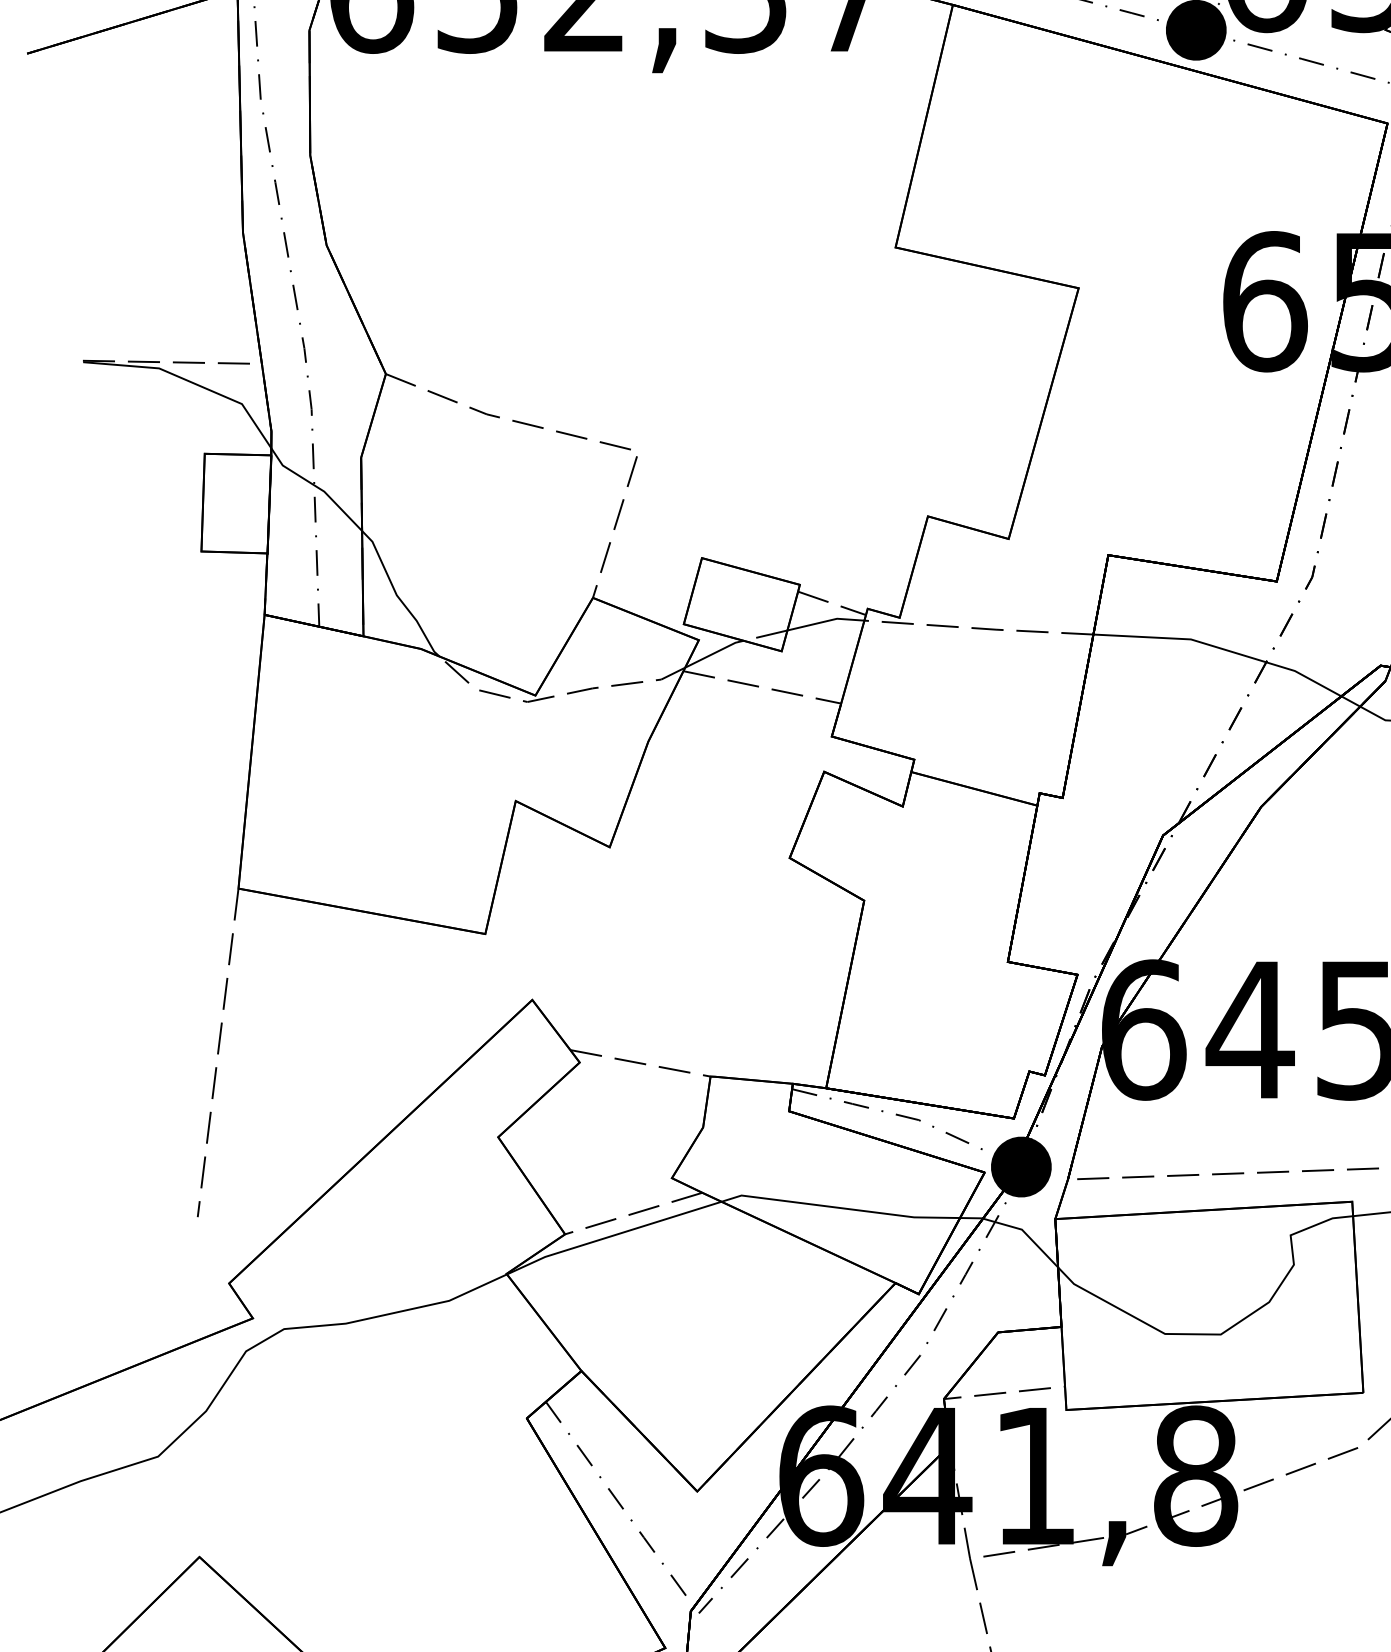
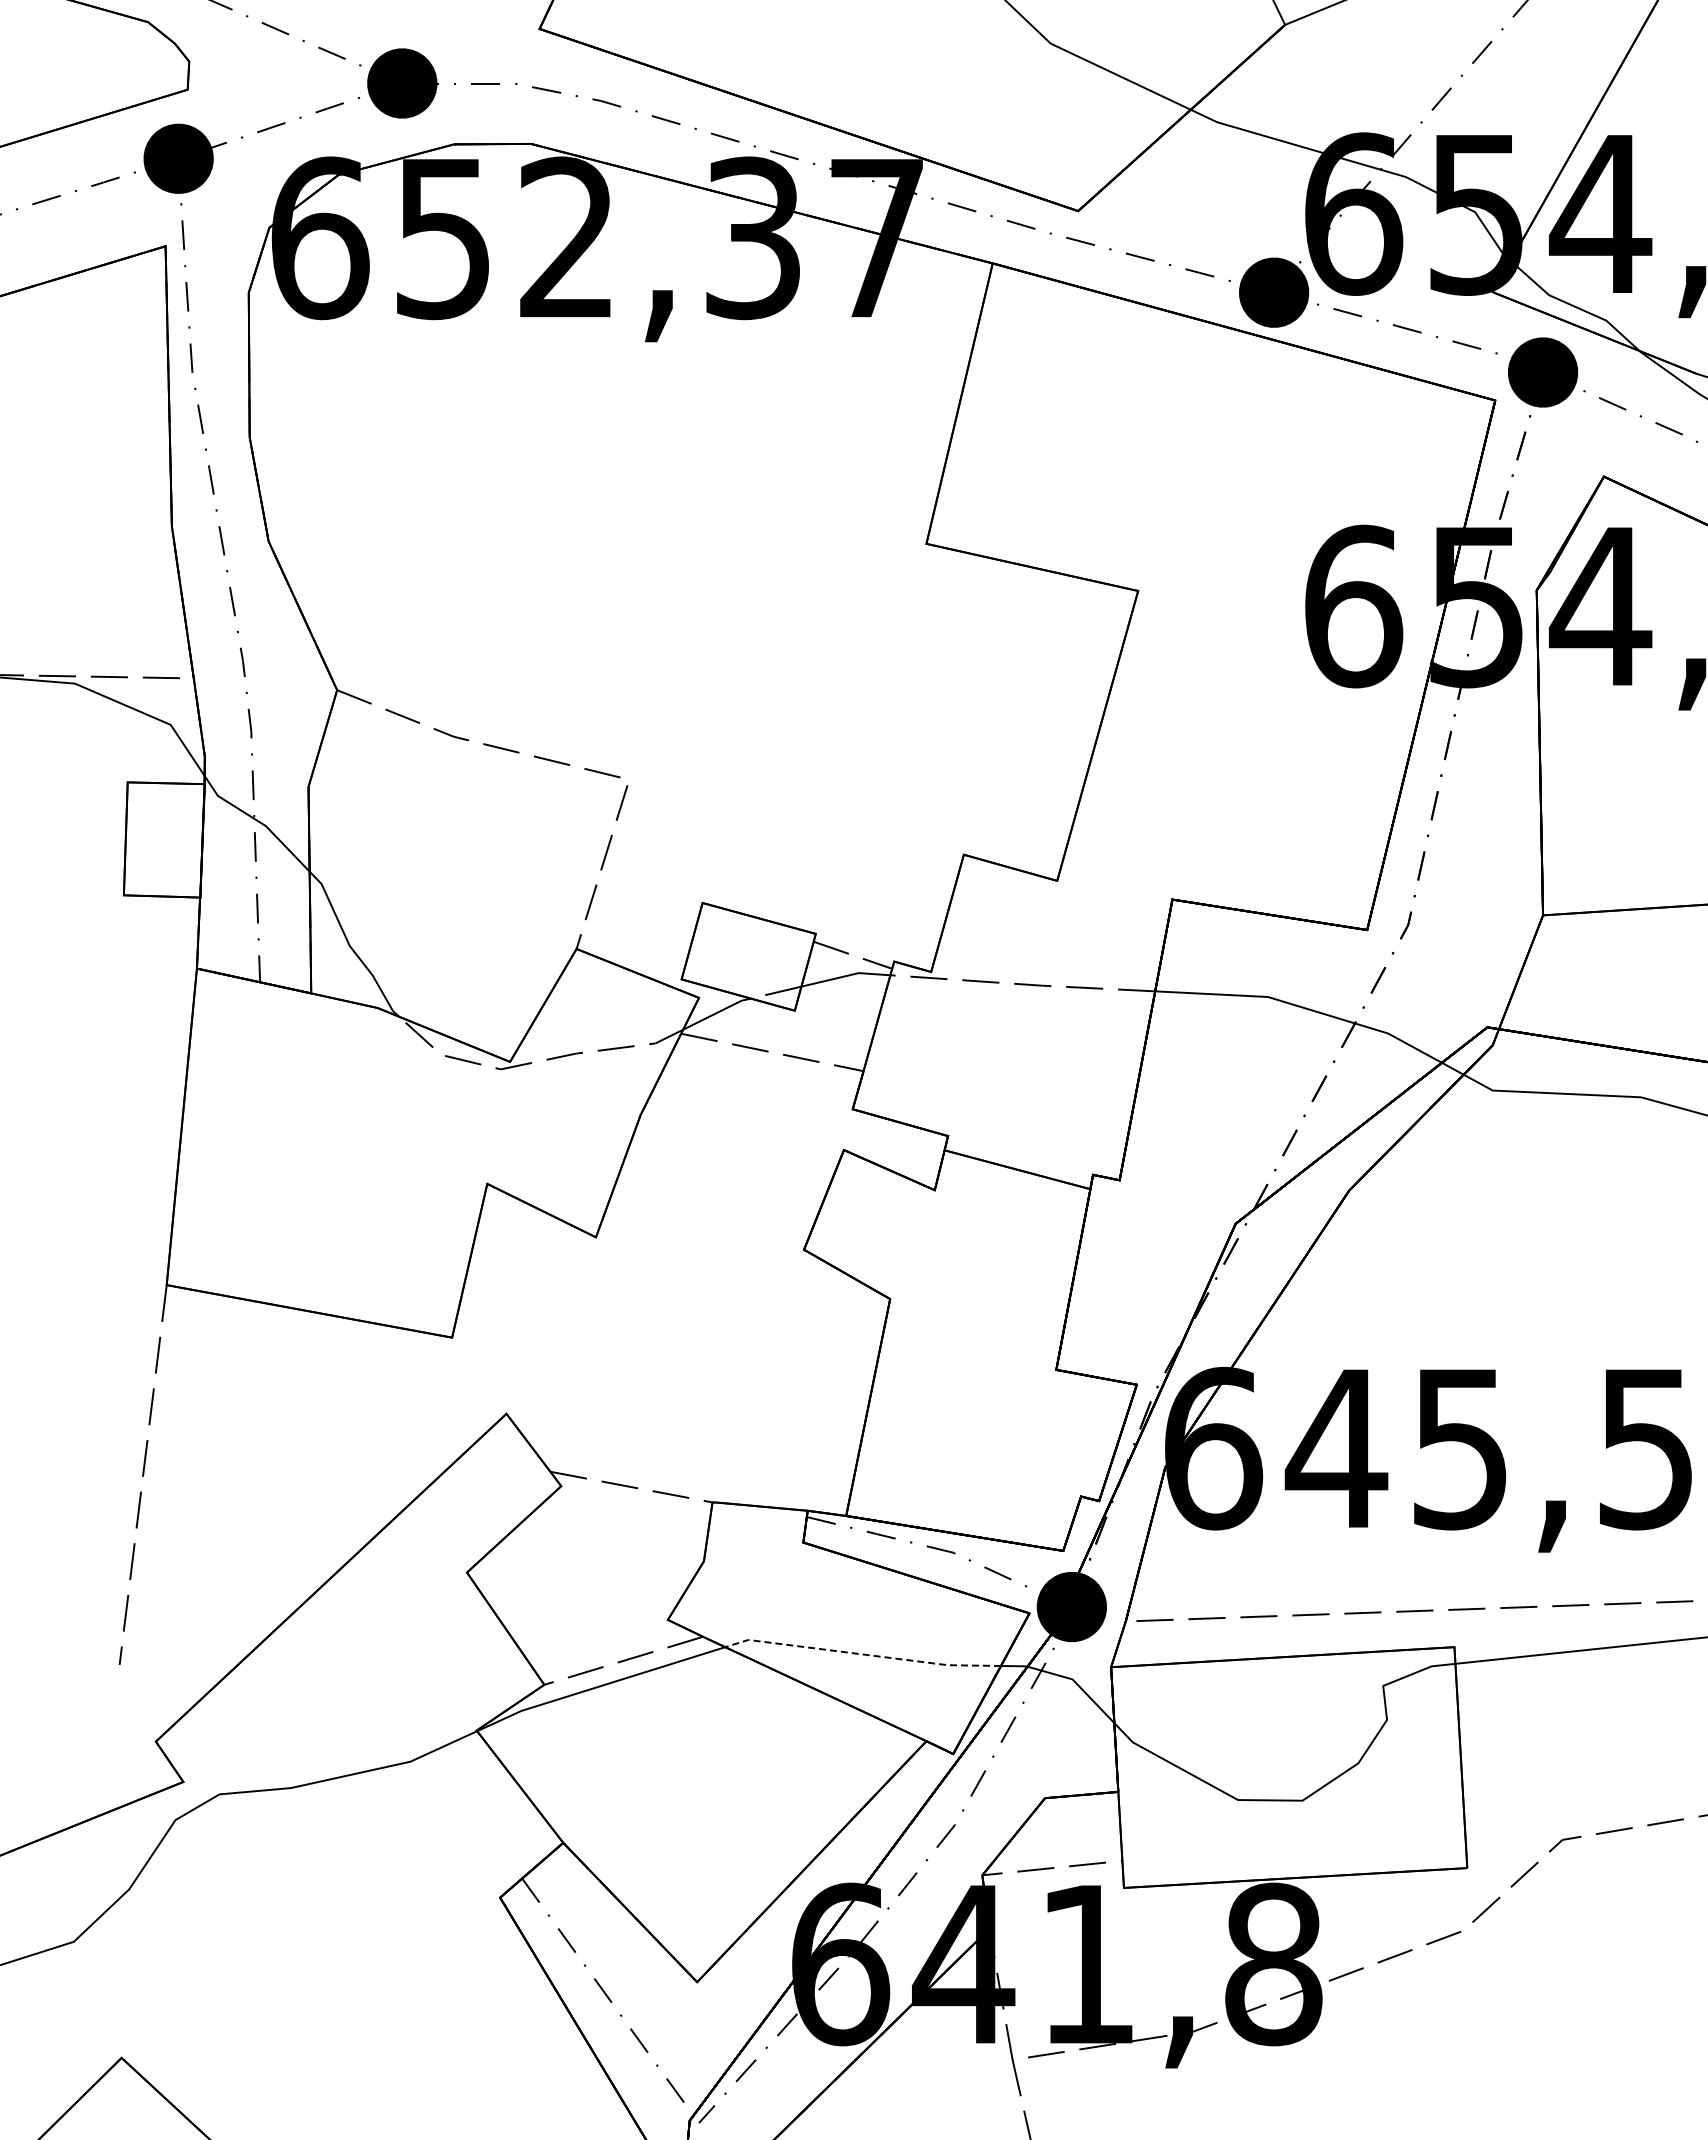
line: (839, 1208) -> (861, 1654), solid -> dashed

